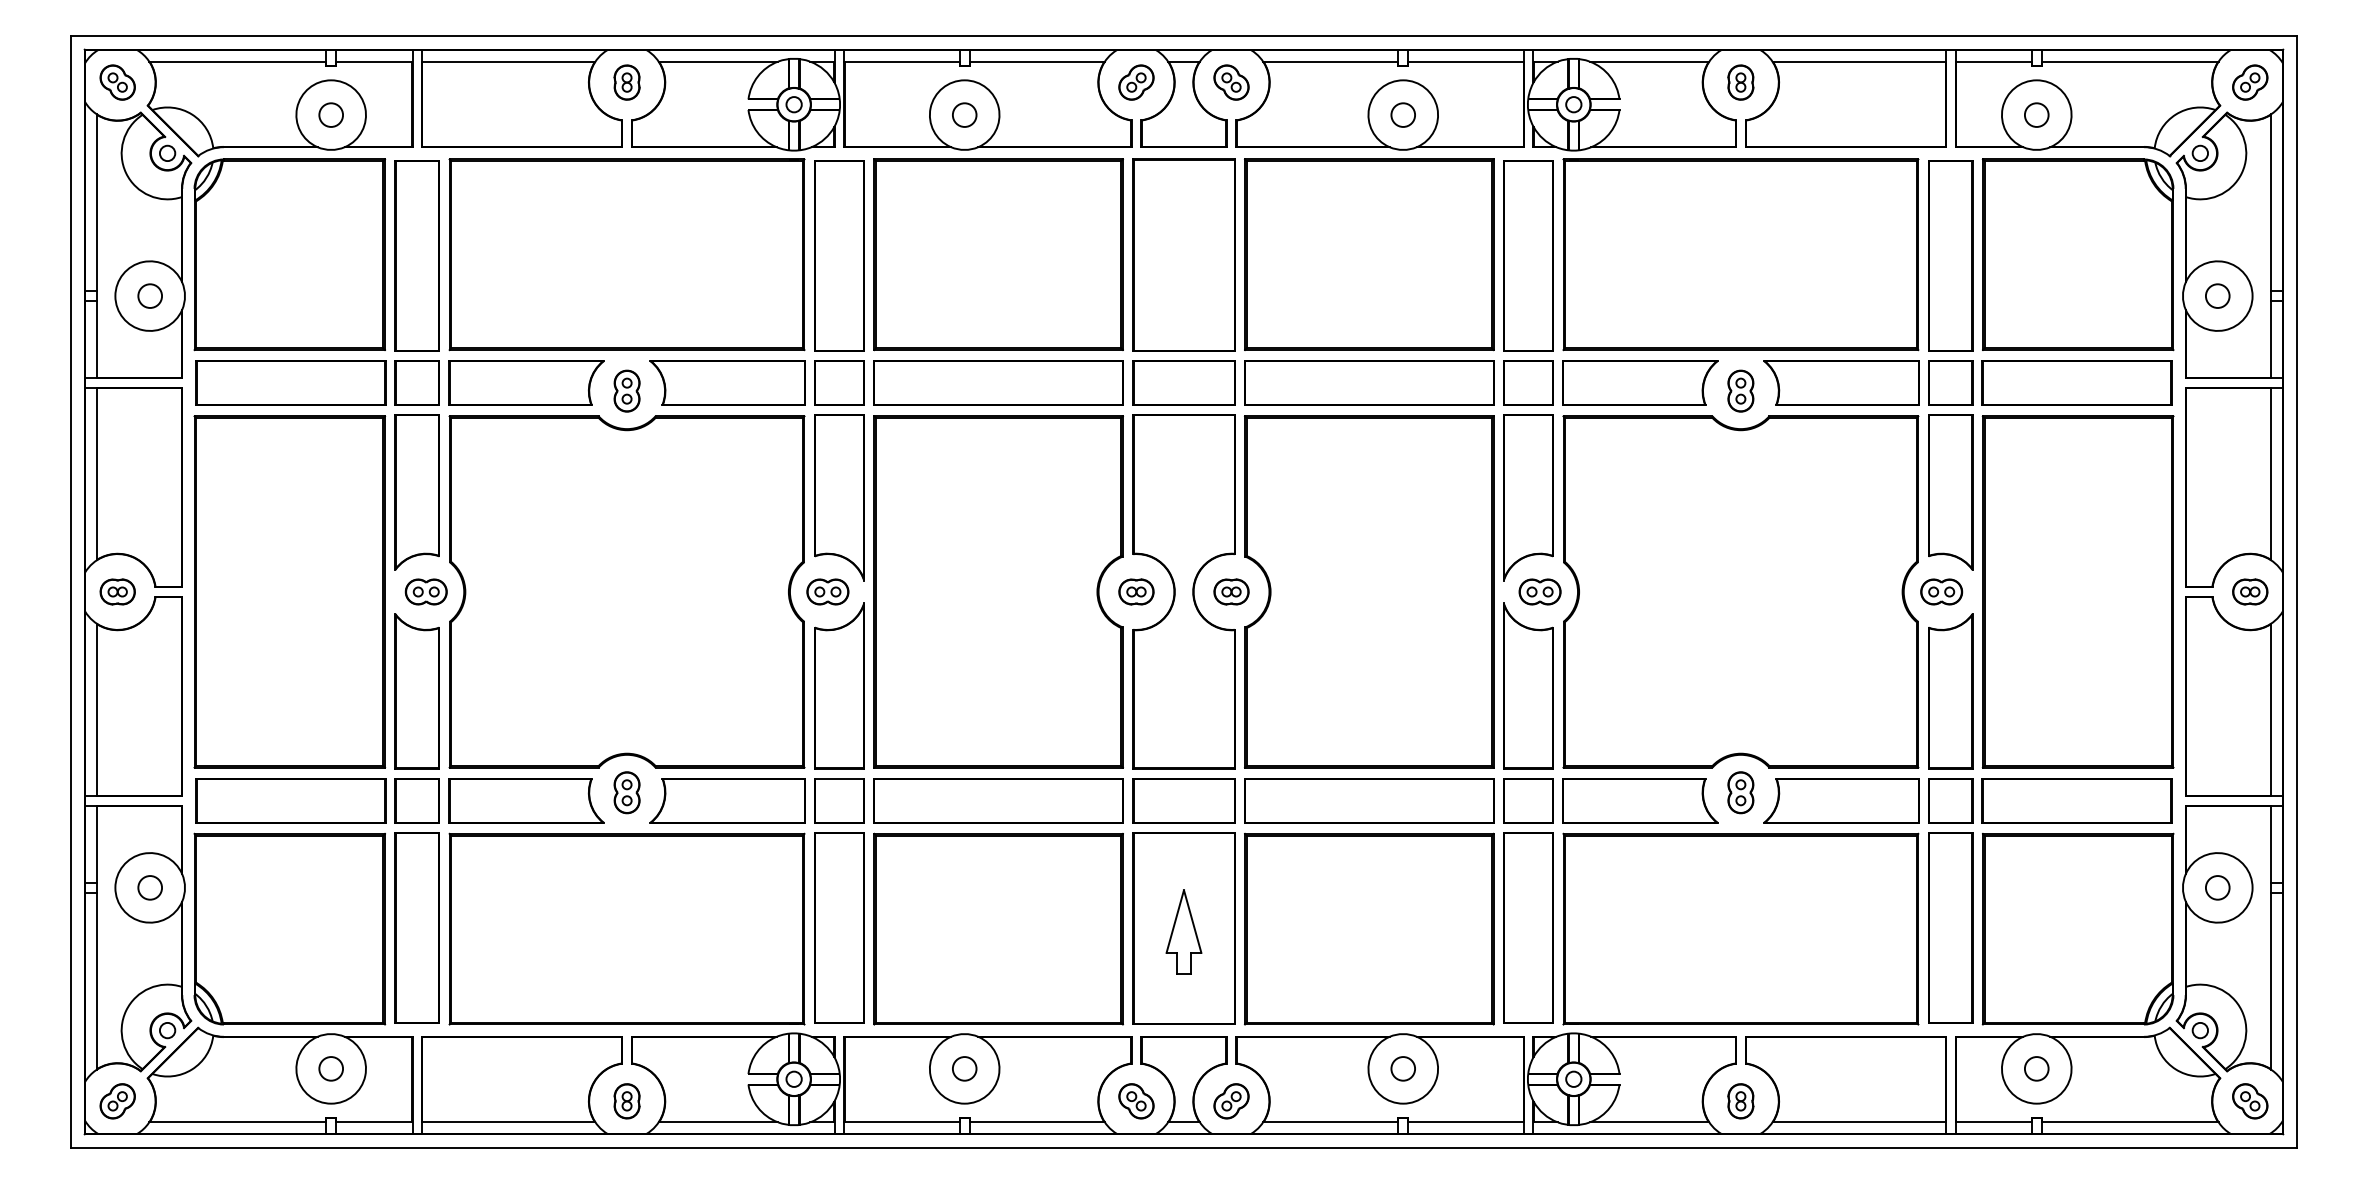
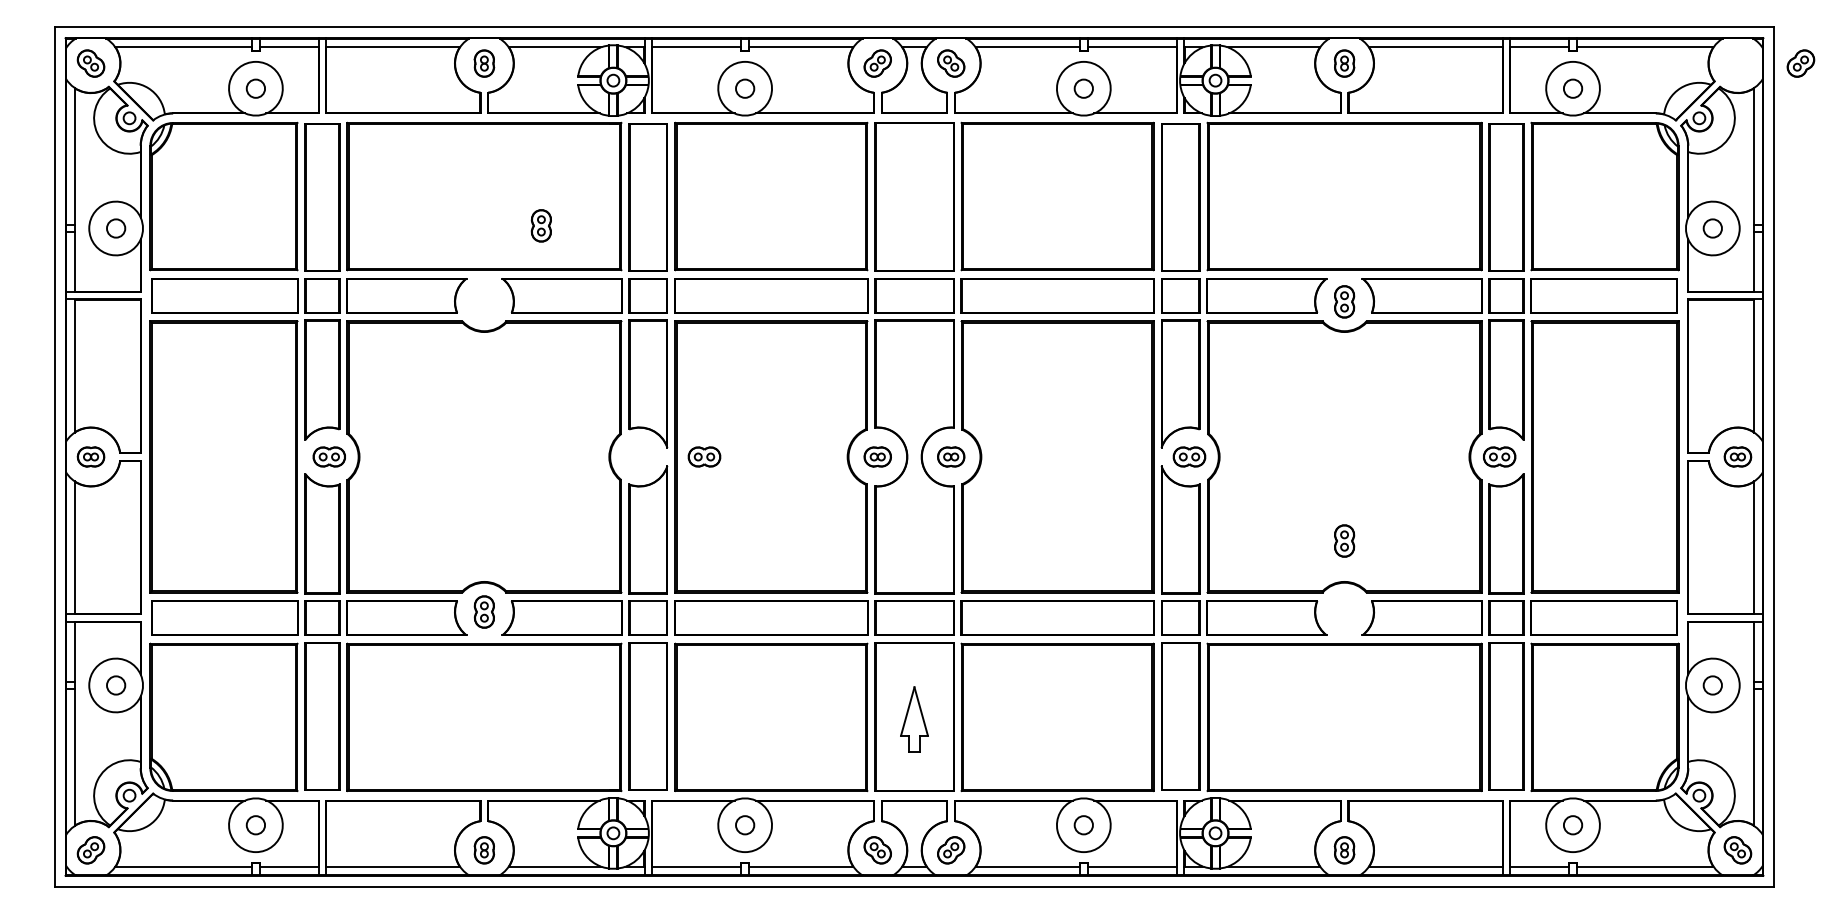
part: (2249, 82) -> (1800, 63), moved
part: (625, 390) -> (540, 225), moved
part: (827, 591) -> (704, 456), moved
part: (1740, 792) -> (1344, 540), moved

